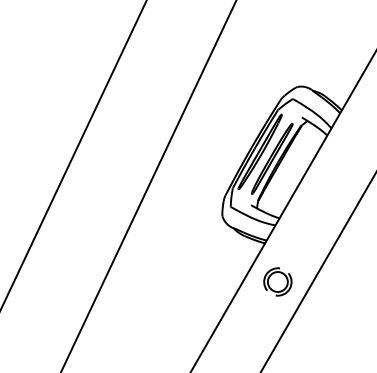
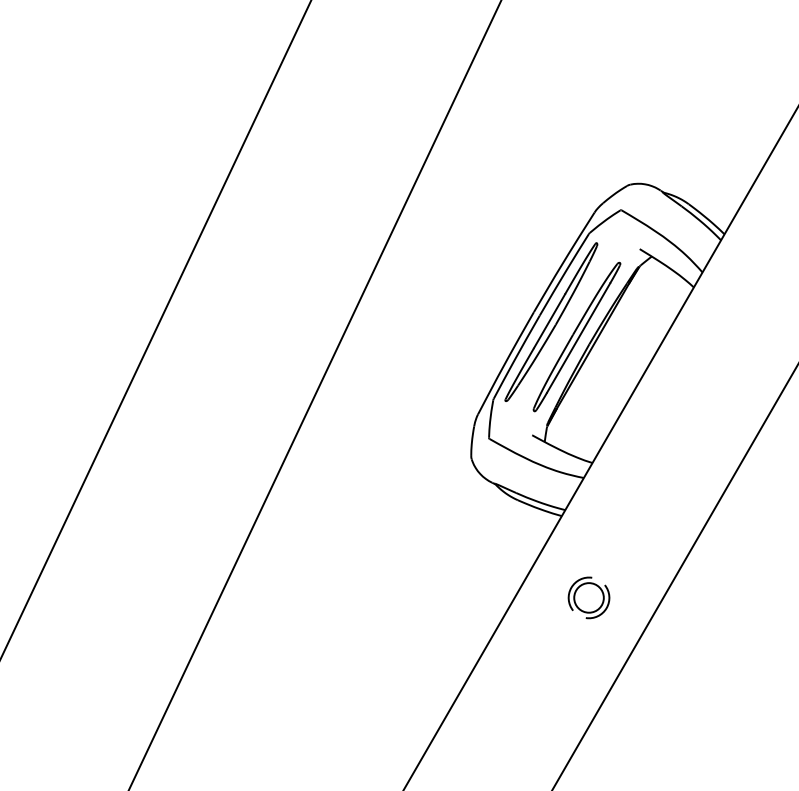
part: (277, 281) -> (588, 596), size x0.7

